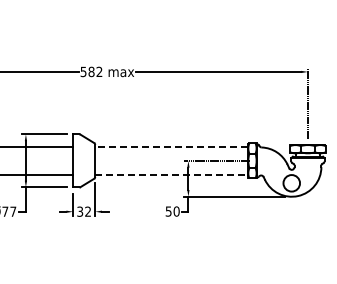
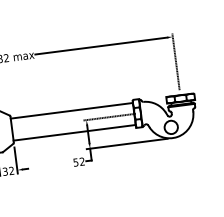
line: (171, 147) -> (71, 111), dashed -> solid
line: (171, 174) -> (74, 132), dashed -> solid
text: (176, 211) -> (82, 161), 50 -> 52

